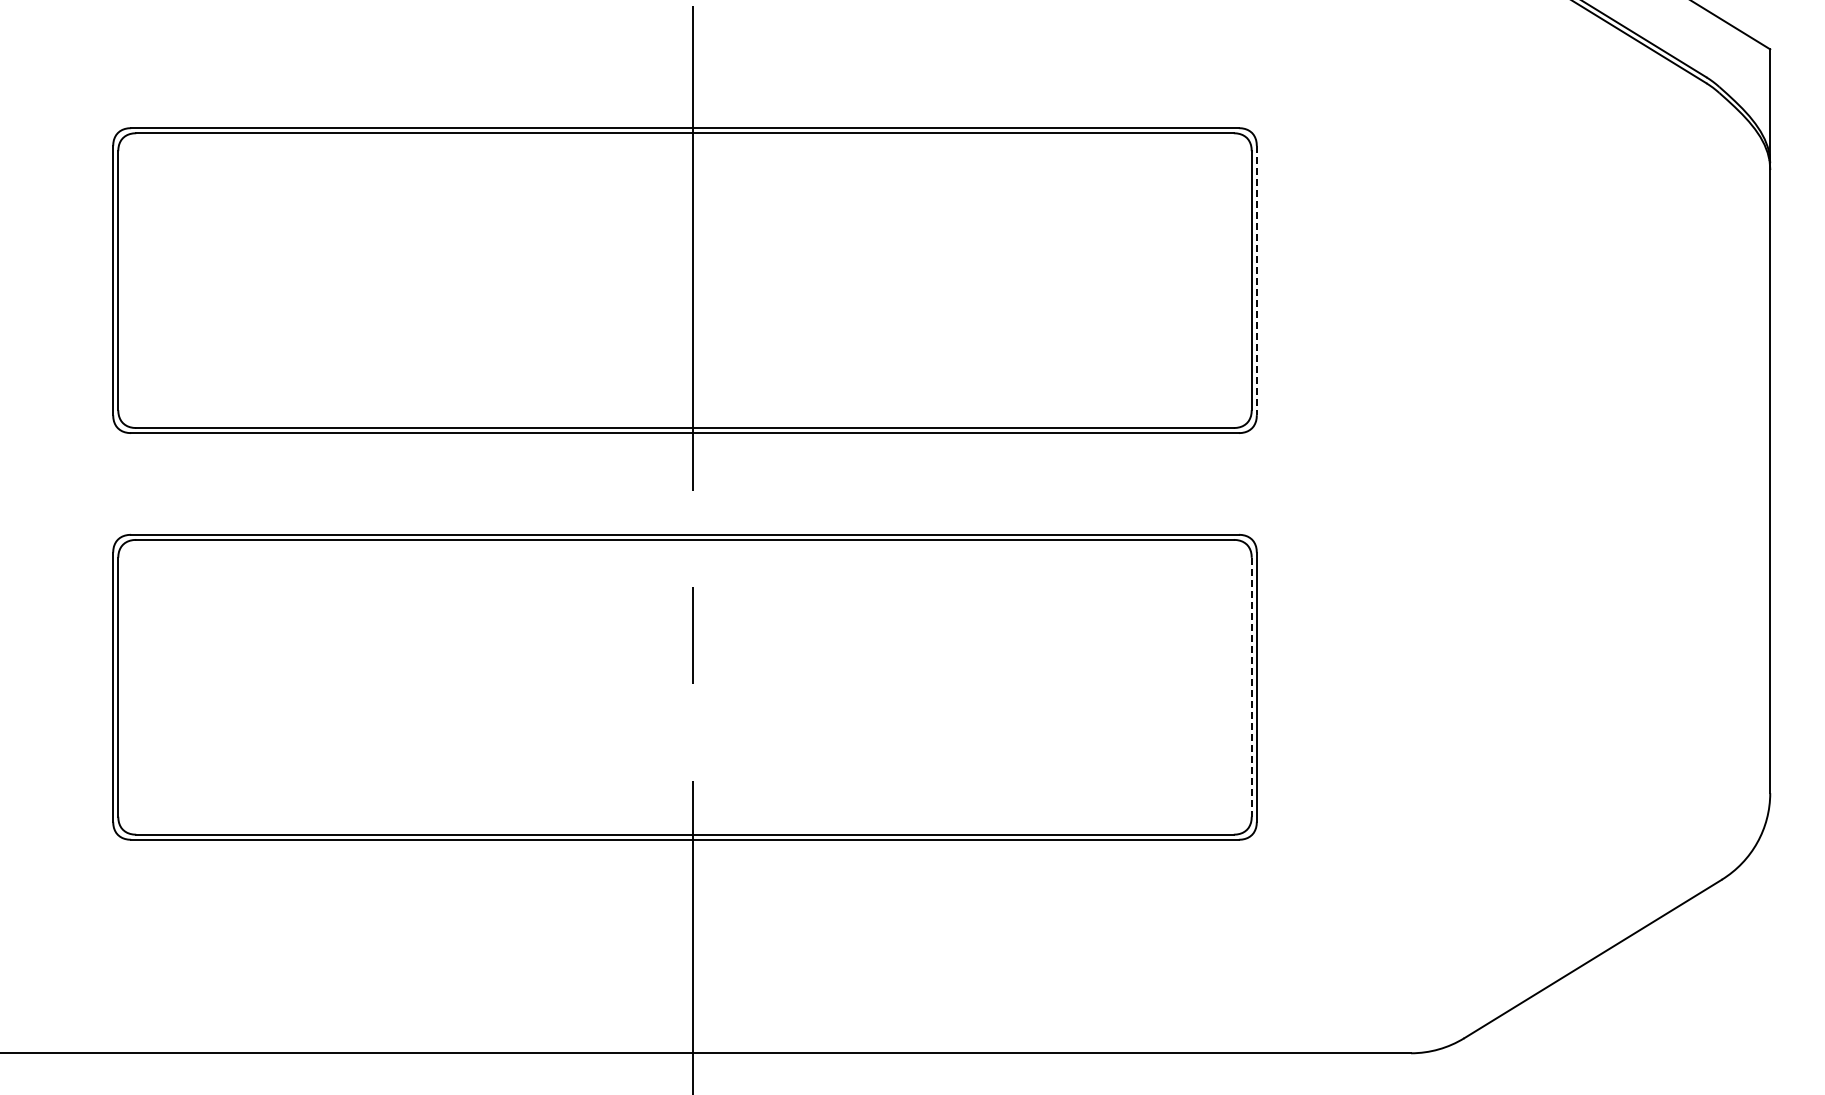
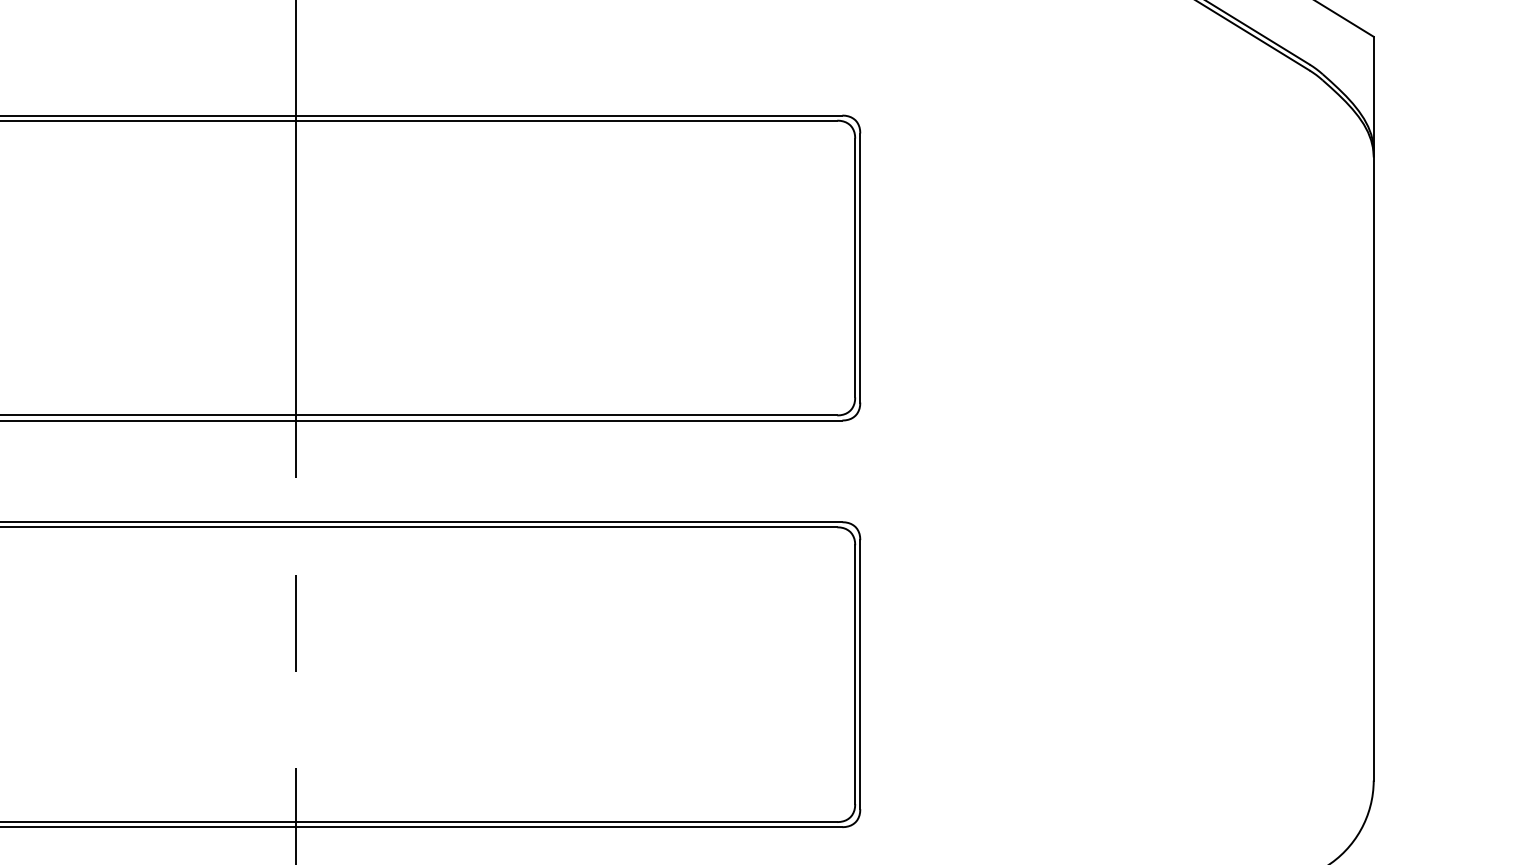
line: (1256, 280) -> (859, 267), dashed -> solid
line: (1251, 687) -> (854, 674), dashed -> solid

